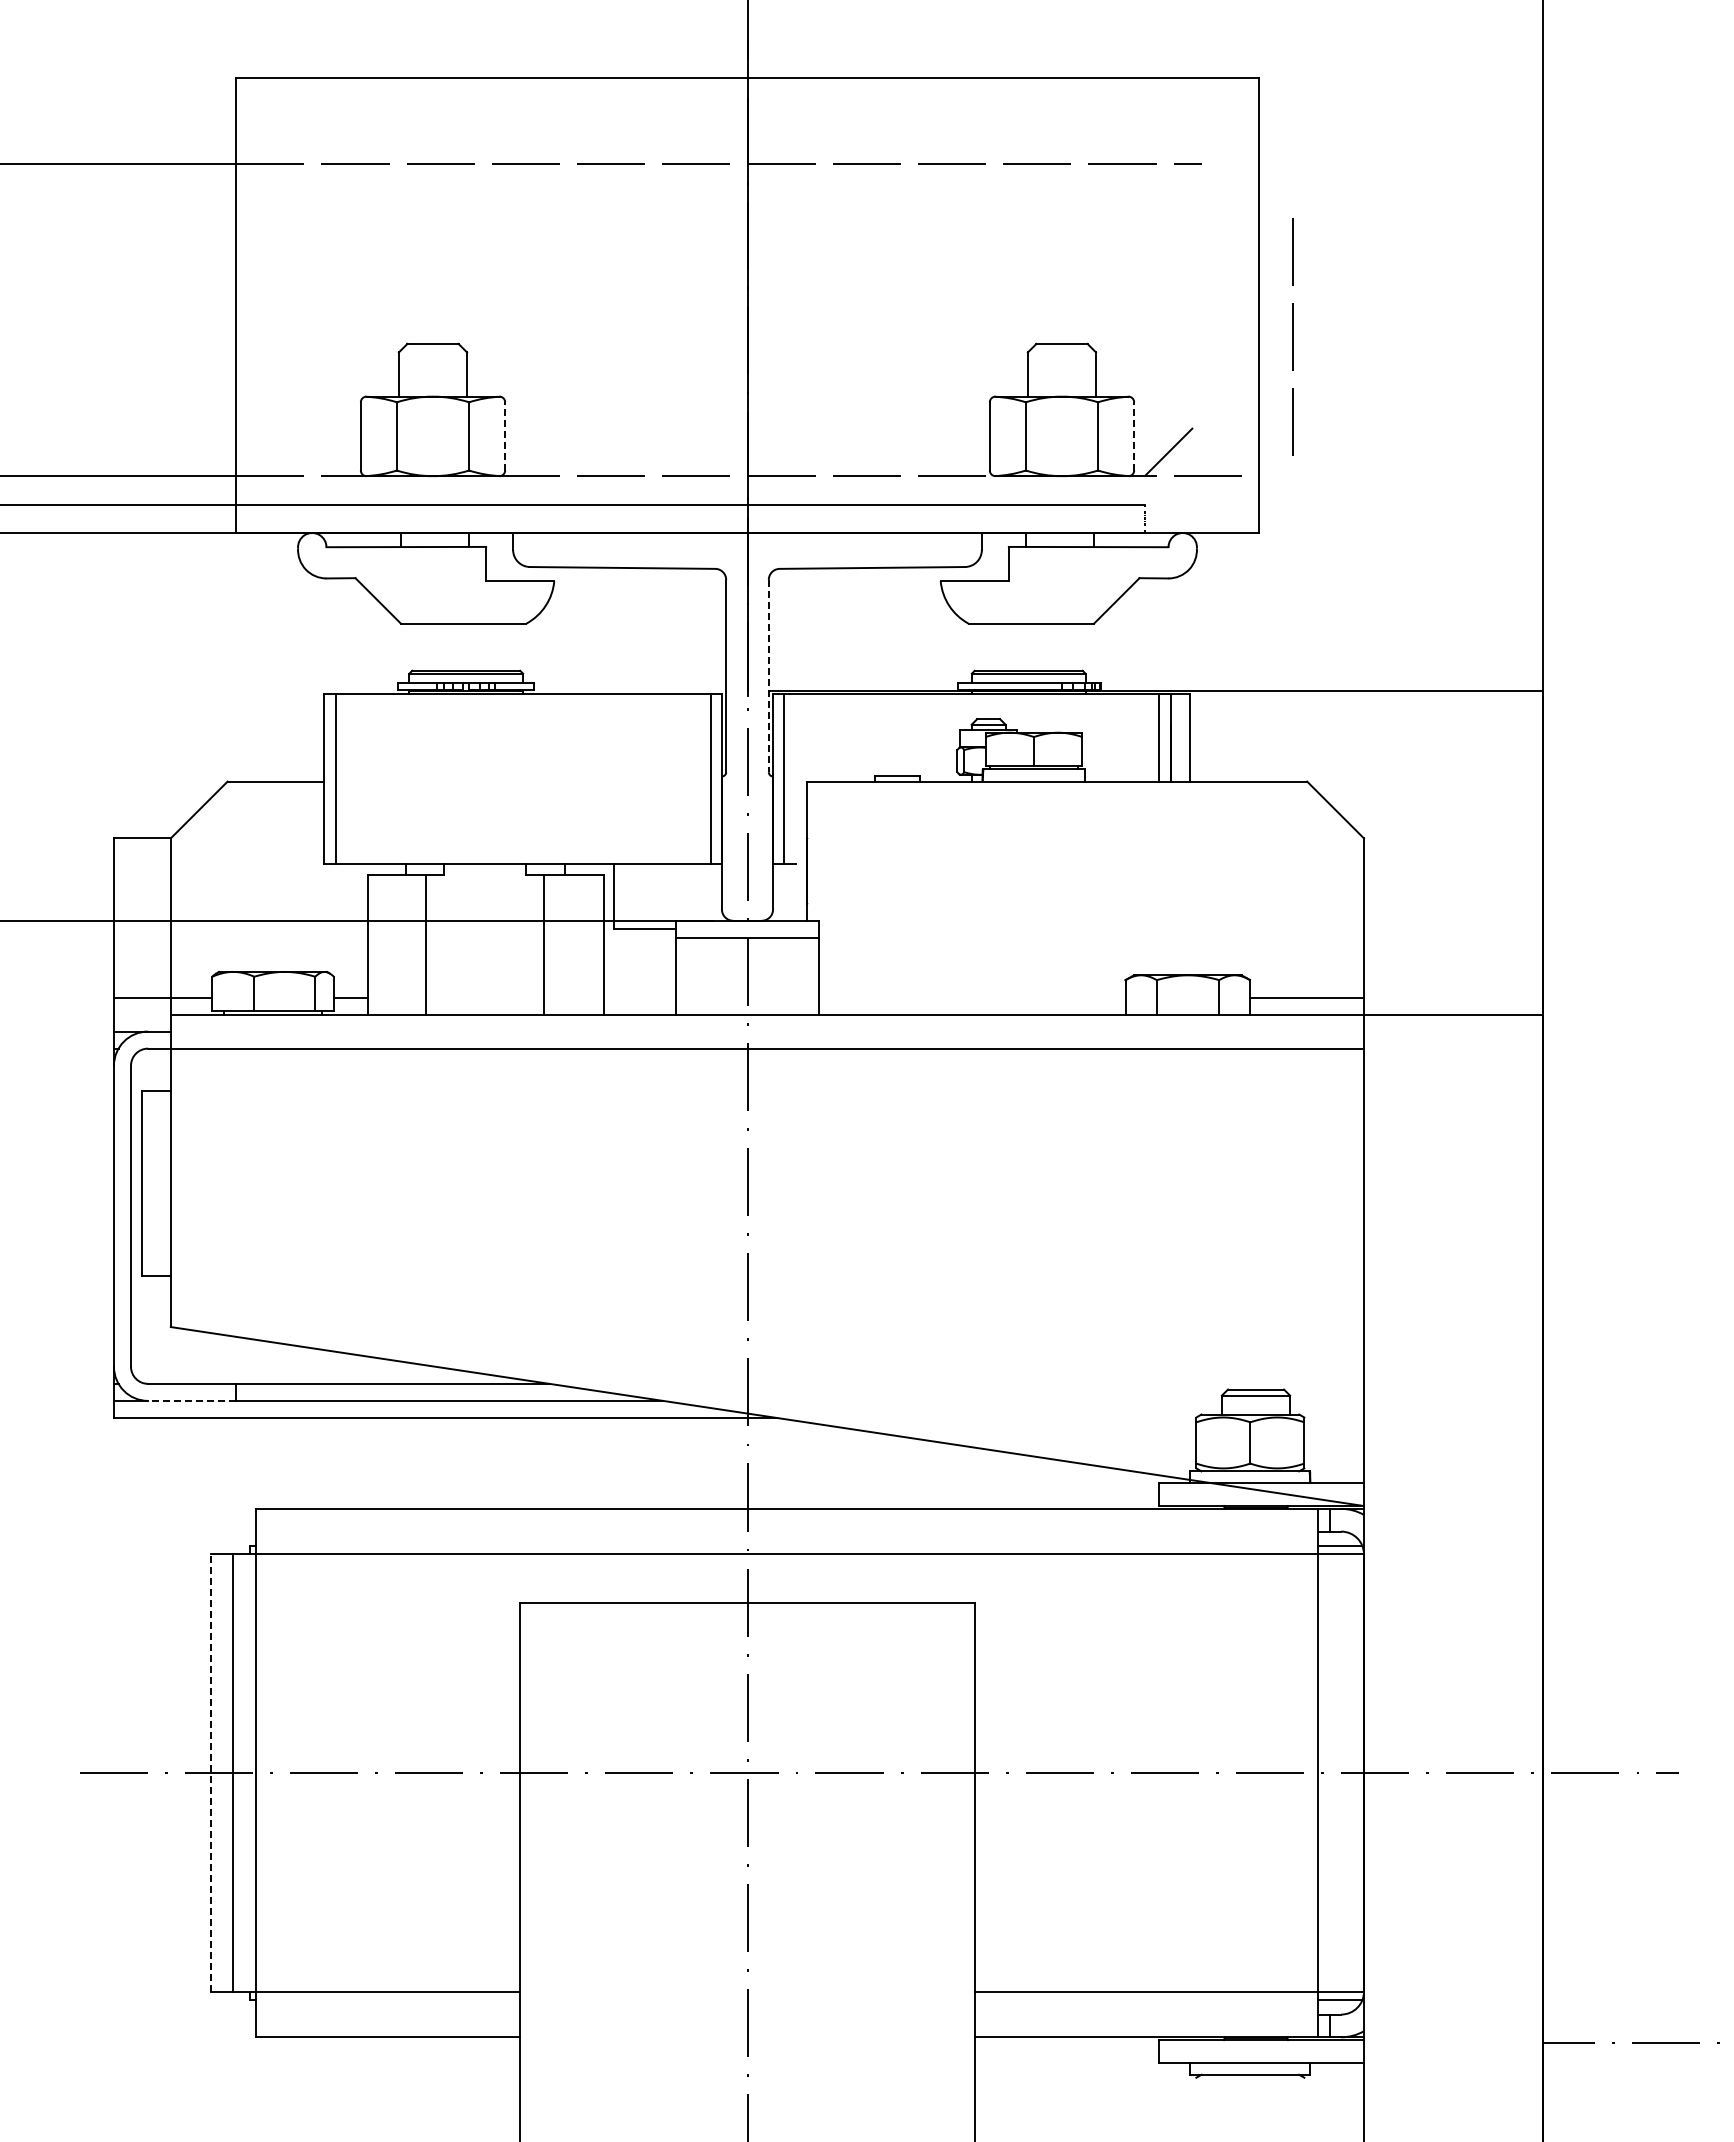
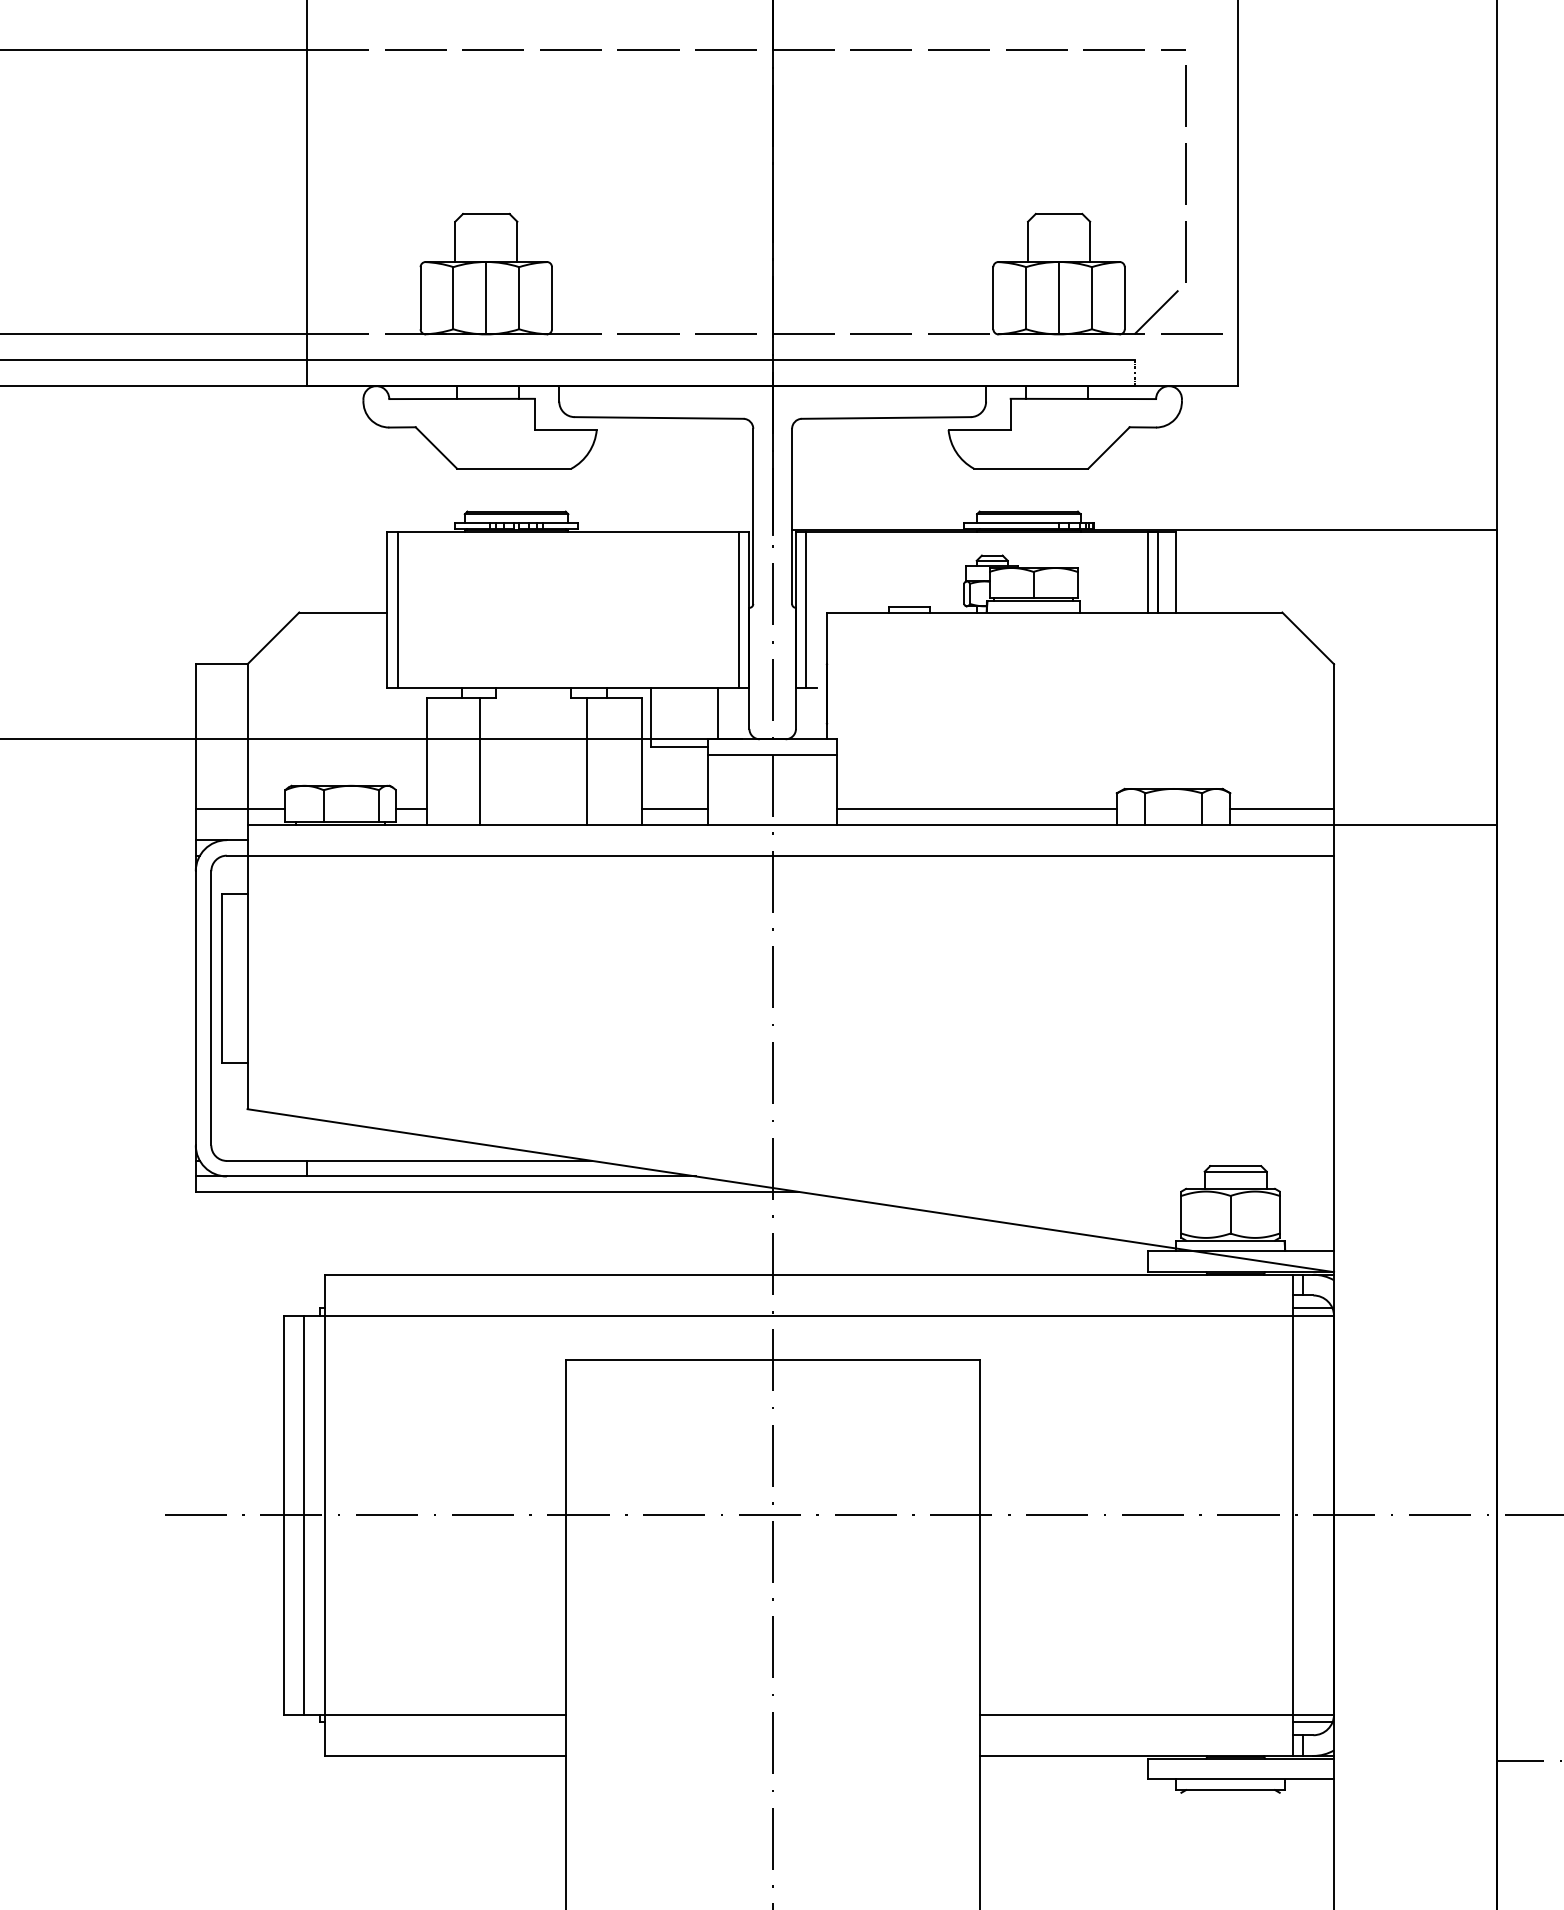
line: (1292, 336) -> (1186, 173), moved
line: (505, 435) -> (552, 297), dashed -> solid
line: (1134, 435) -> (1125, 297), dashed -> solid
line: (433, 436) -> (486, 298), added
line: (1062, 436) -> (1059, 298), added
line: (768, 676) -> (791, 516), dashed -> solid
line: (687, 891) -> (718, 712), added
line: (640, 997) -> (675, 809), added
line: (971, 997) -> (976, 809), added
line: (191, 1400) -> (266, 1176), dashed -> solid
line: (210, 1773) -> (283, 1515), dashed -> solid

